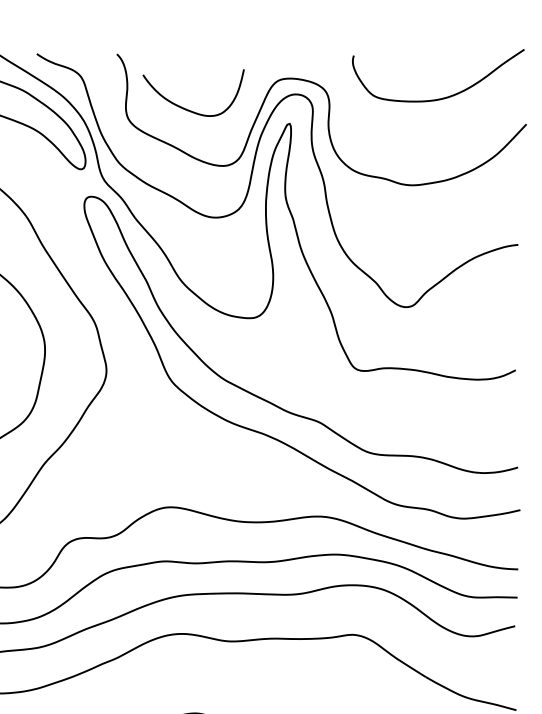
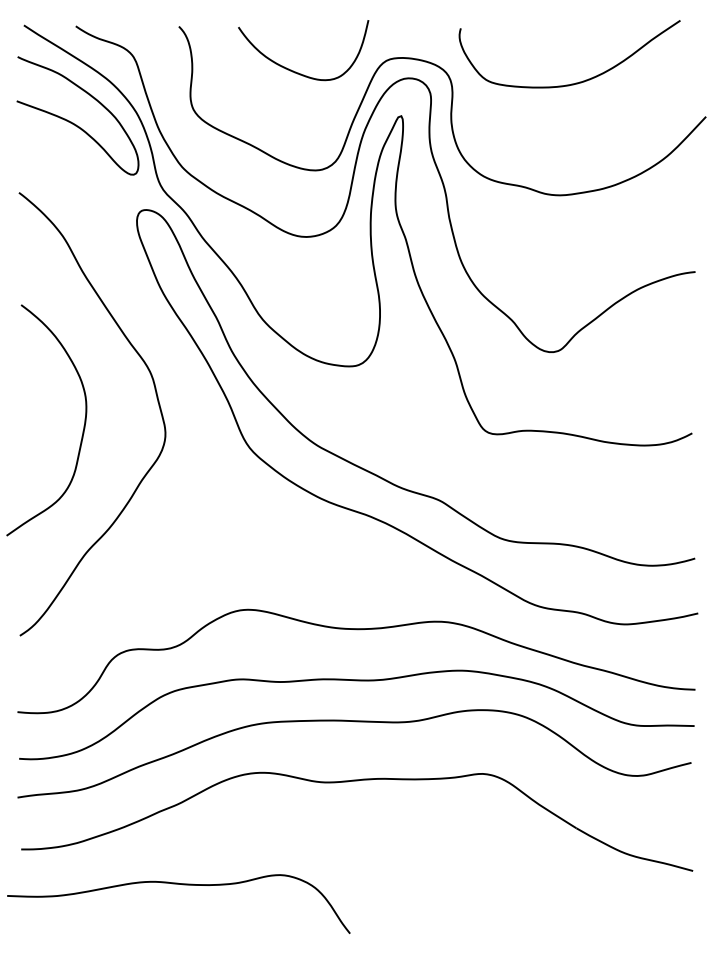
curve: (442, 97) -> (575, 82), moved
curve: (185, 108) -> (293, 70), moved

